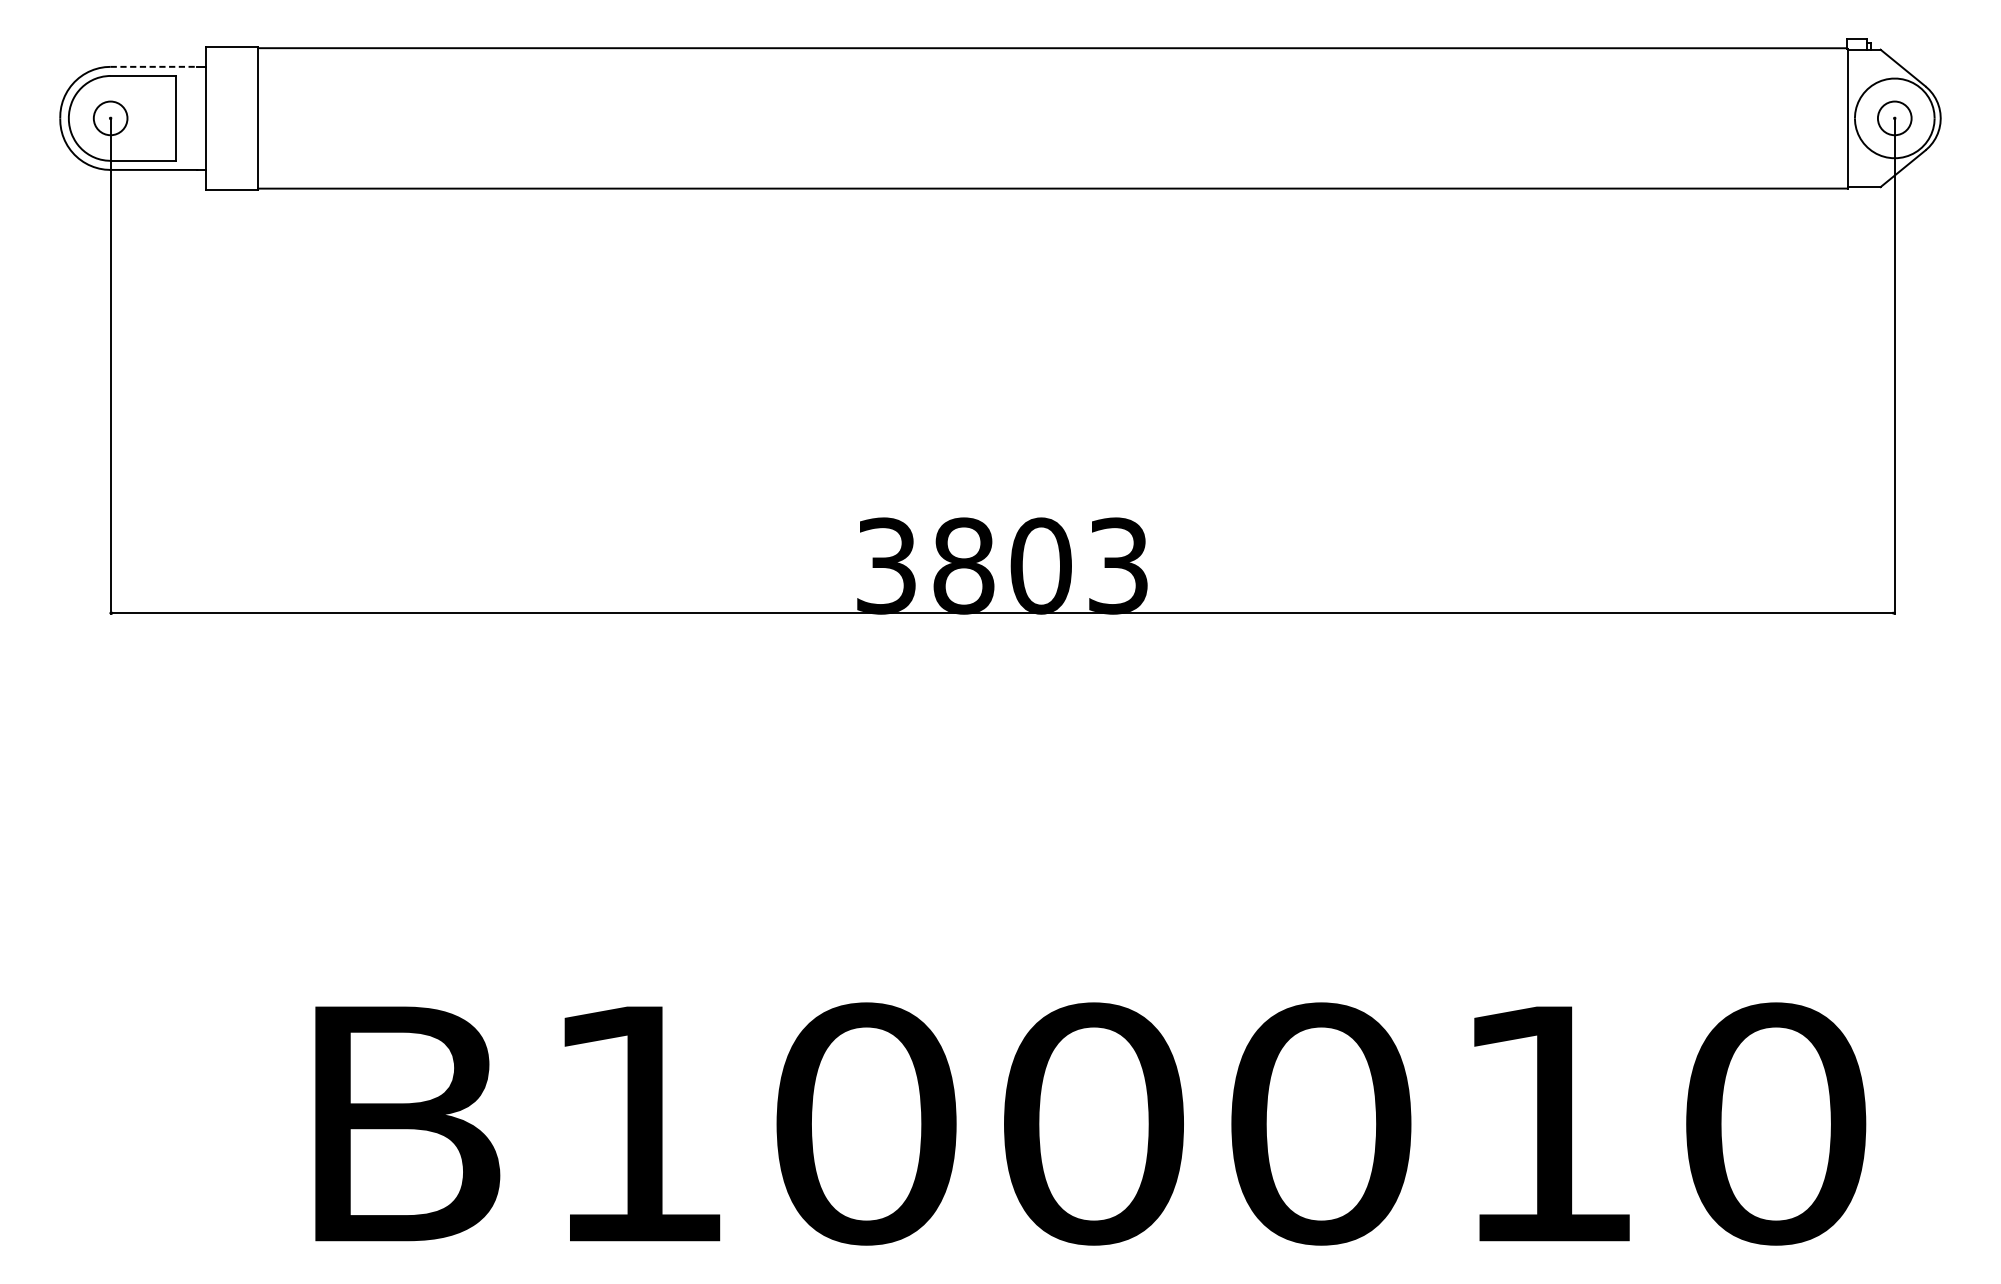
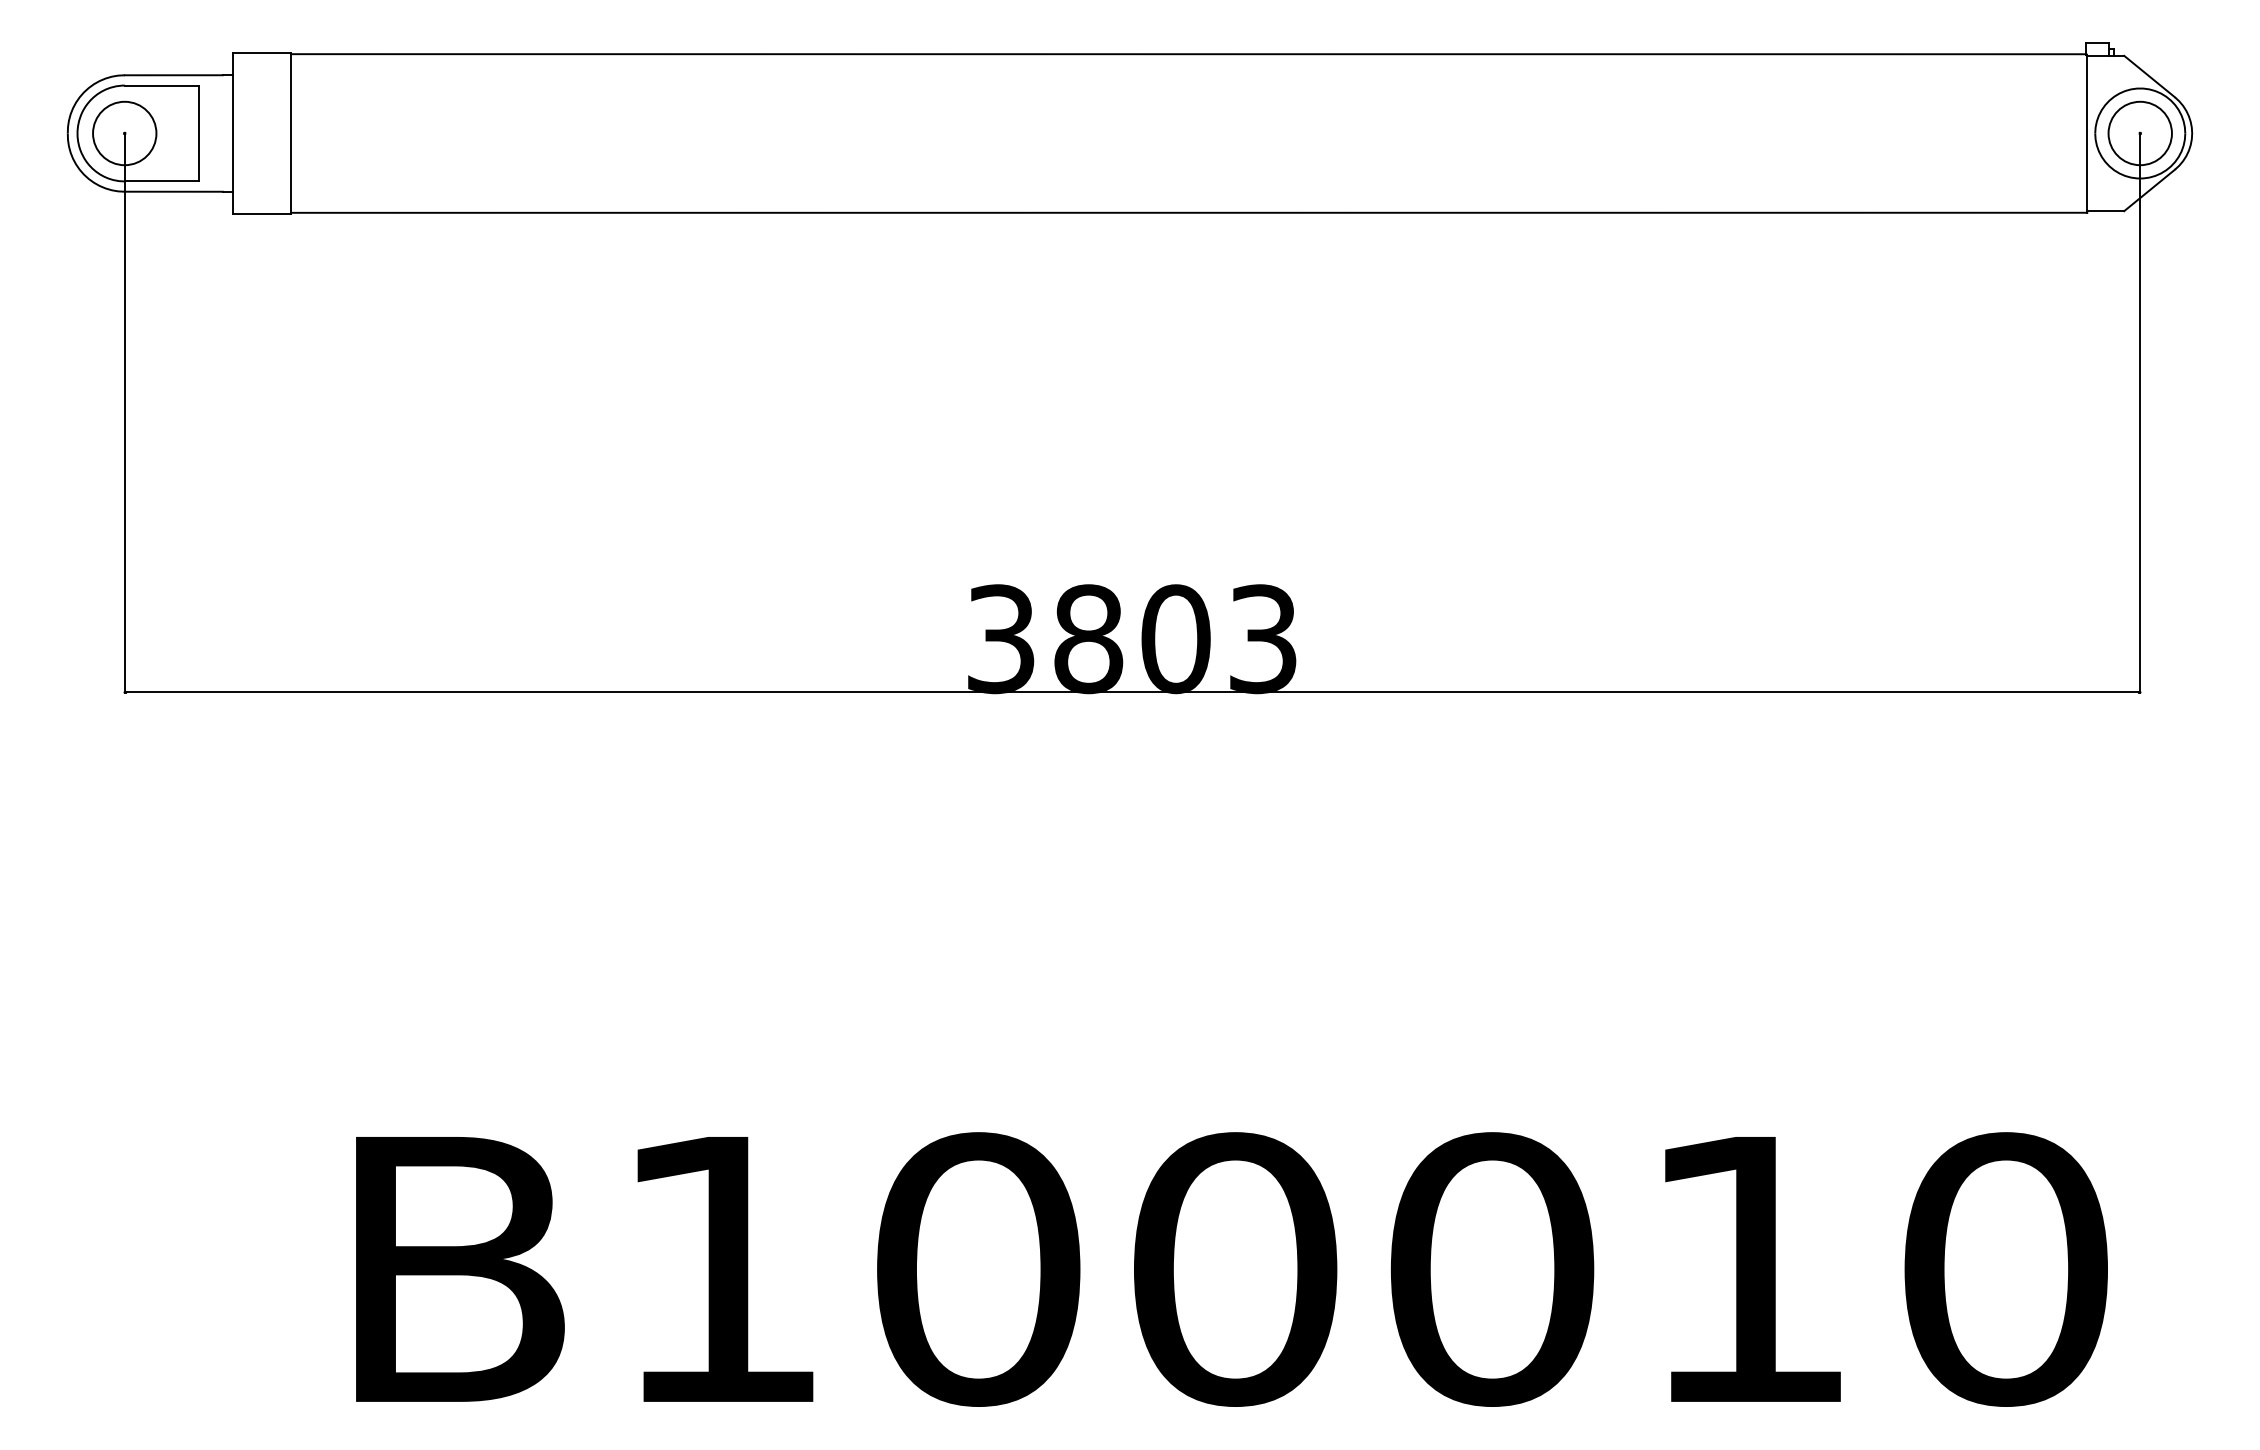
line: (154, 67) -> (174, 75), dashed -> solid
circle: (110, 118) -> (124, 133), size x1.67
circle: (1894, 118) -> (2139, 133), size x1.67

